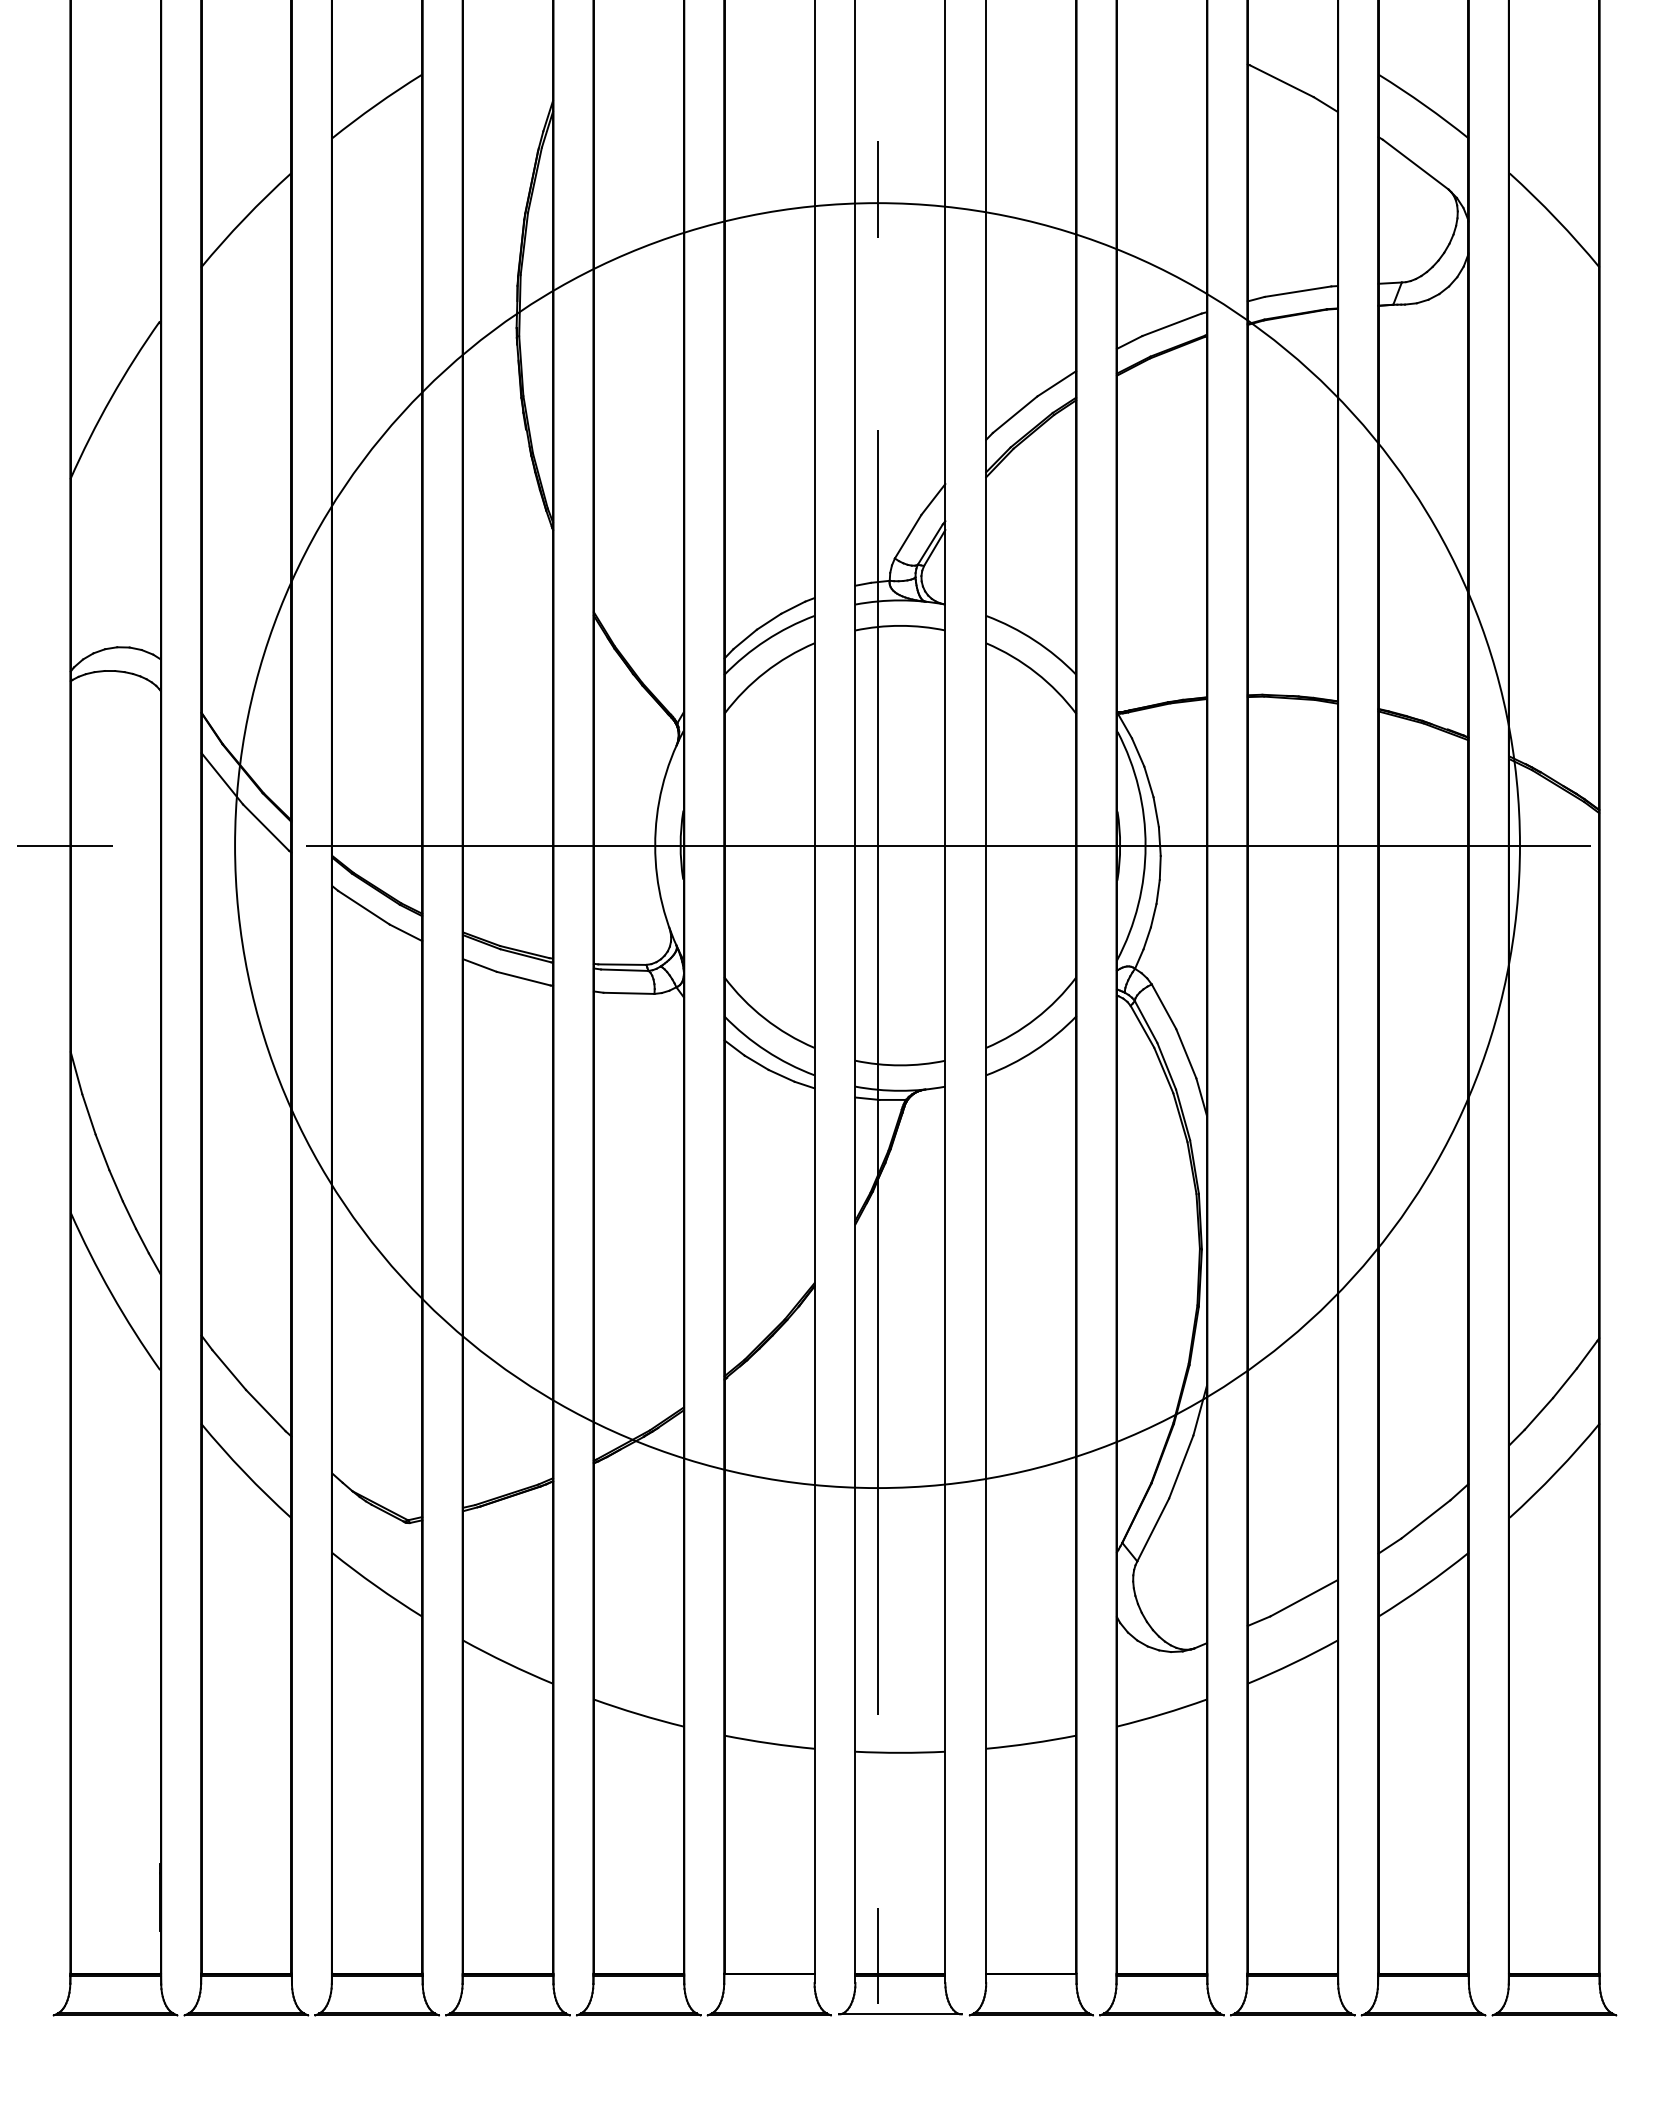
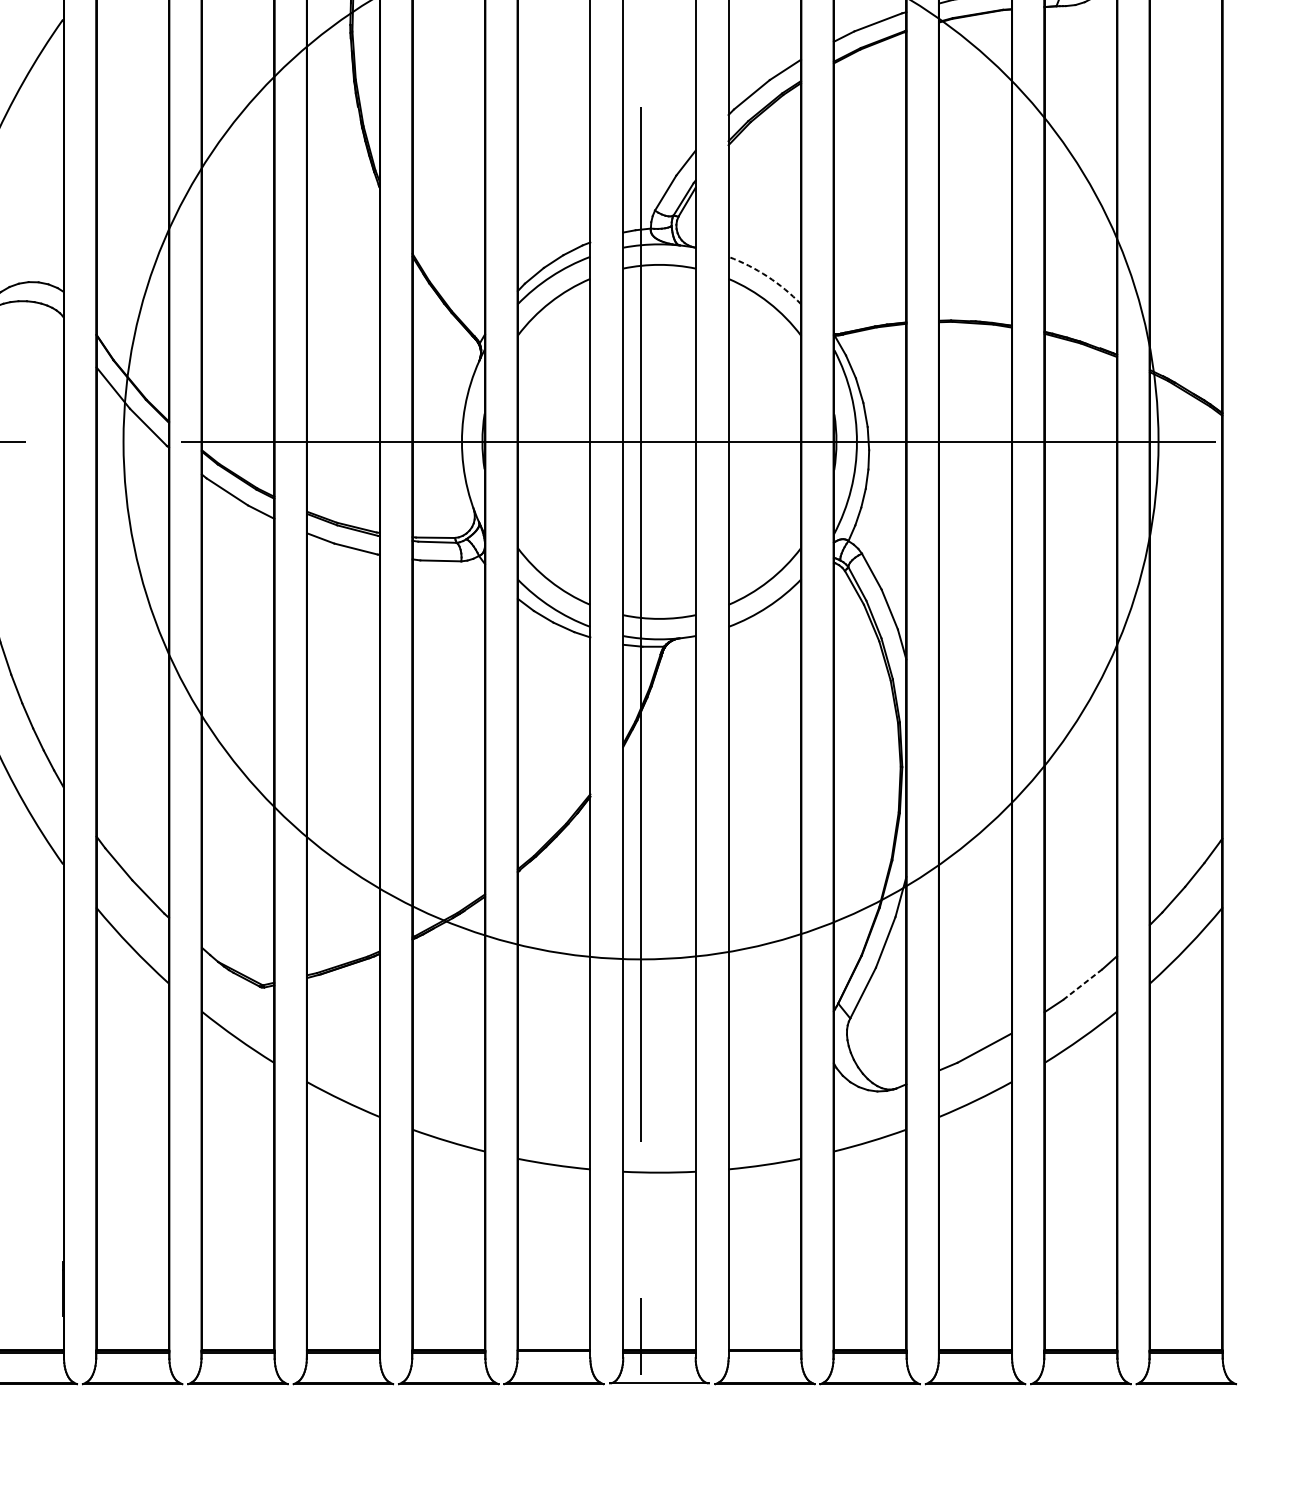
arc: (1034, 640) -> (767, 276), solid -> dashed
line: (1426, 1519) -> (1083, 984), solid -> dashed

